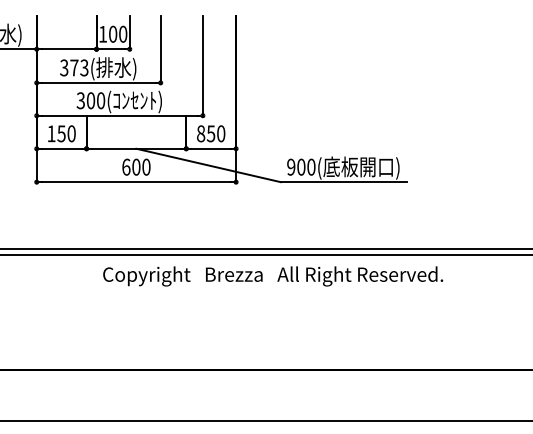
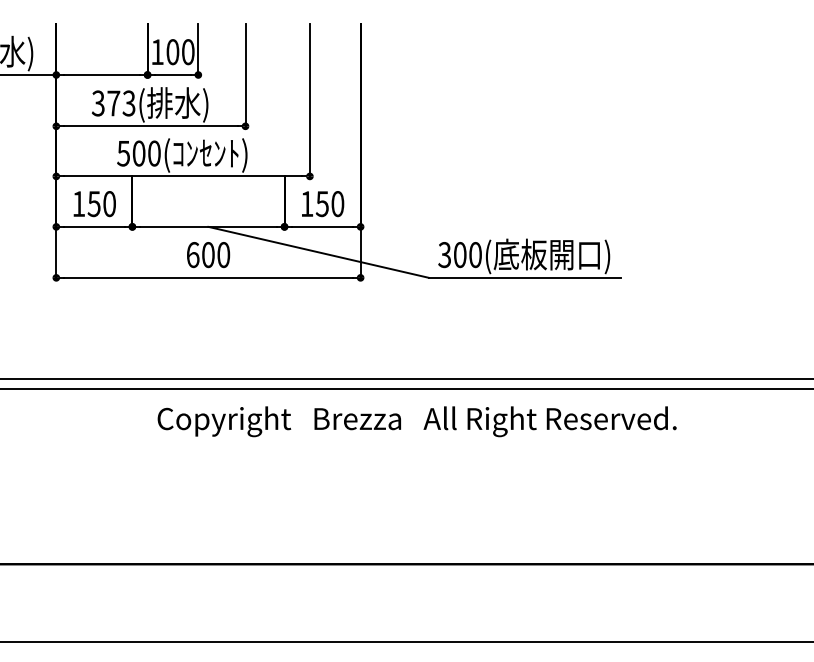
text: (80, 100) -> (123, 153), 300( -> 500(
text: (201, 133) -> (307, 203), 850 -> 150
text: (291, 167) -> (445, 255), 900( -> 300(

